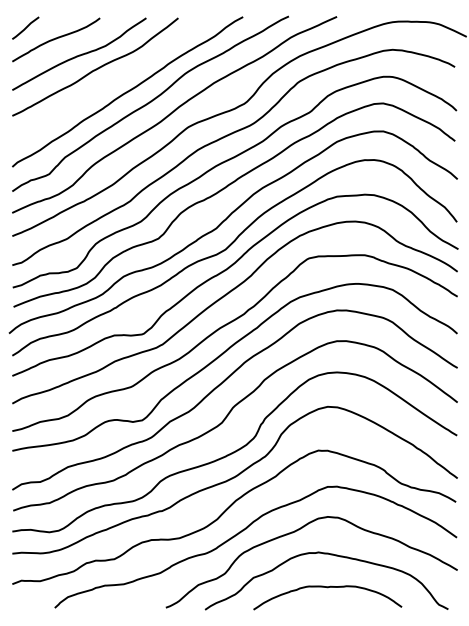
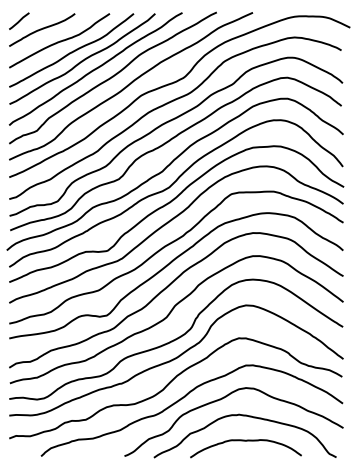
curve: (110, 79) -> (82, 59), added

